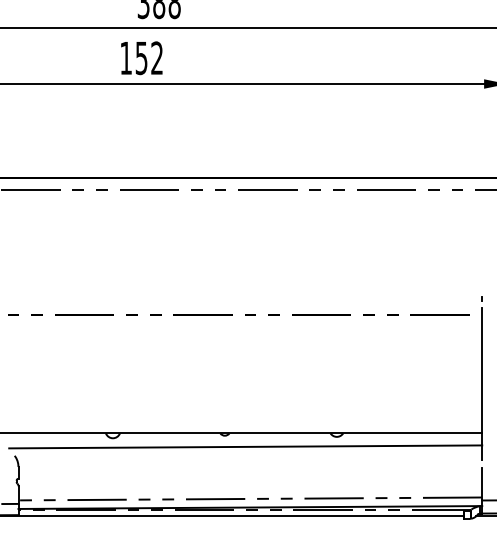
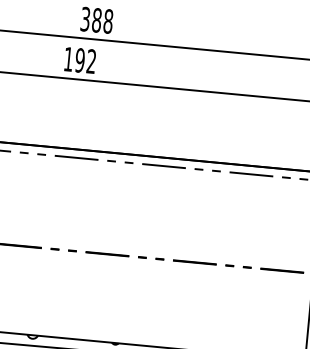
text: (141, 57) -> (80, 59), 152 -> 192

